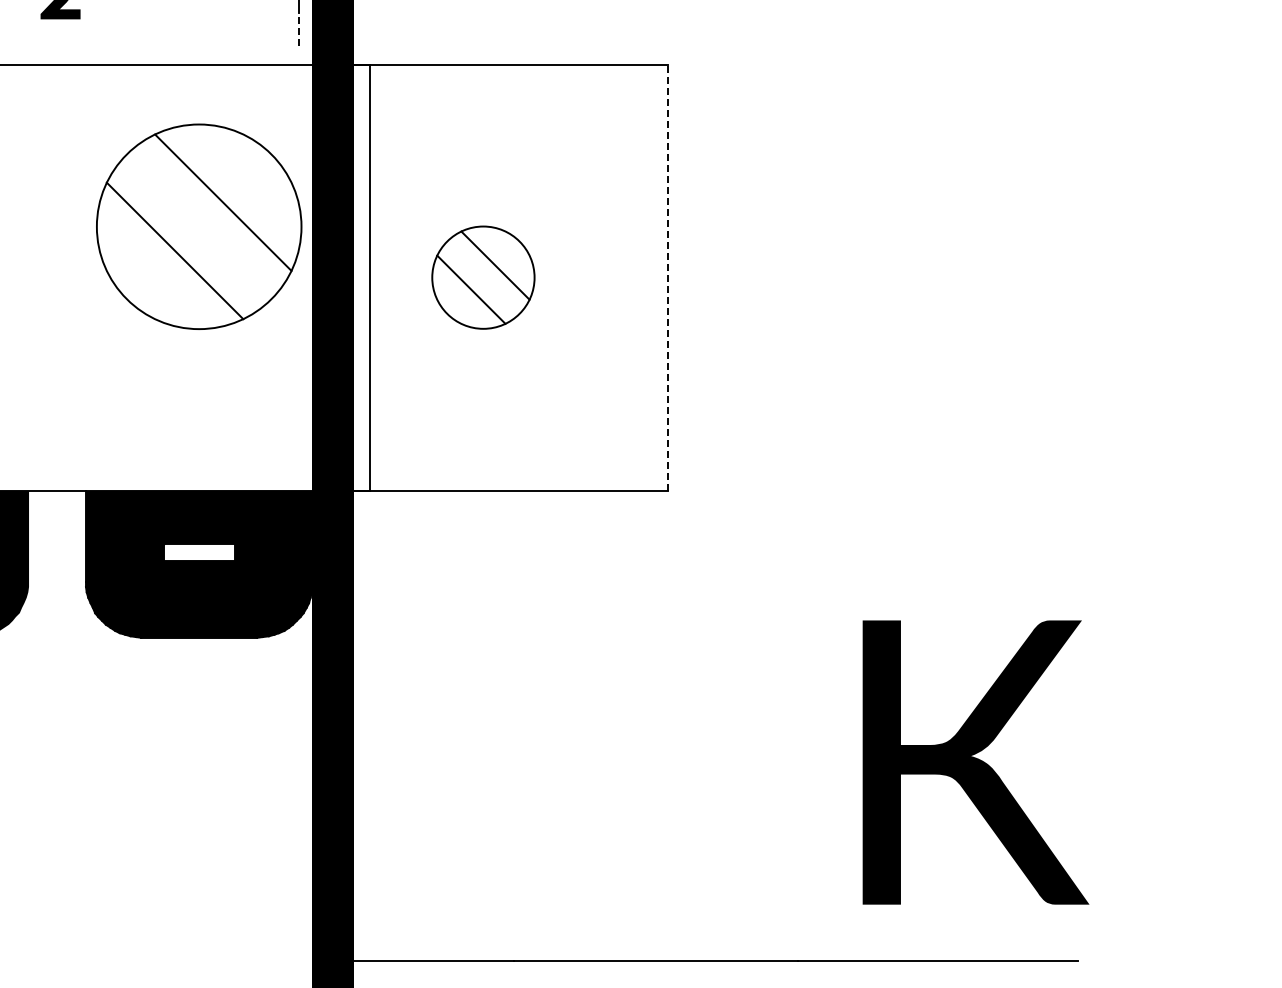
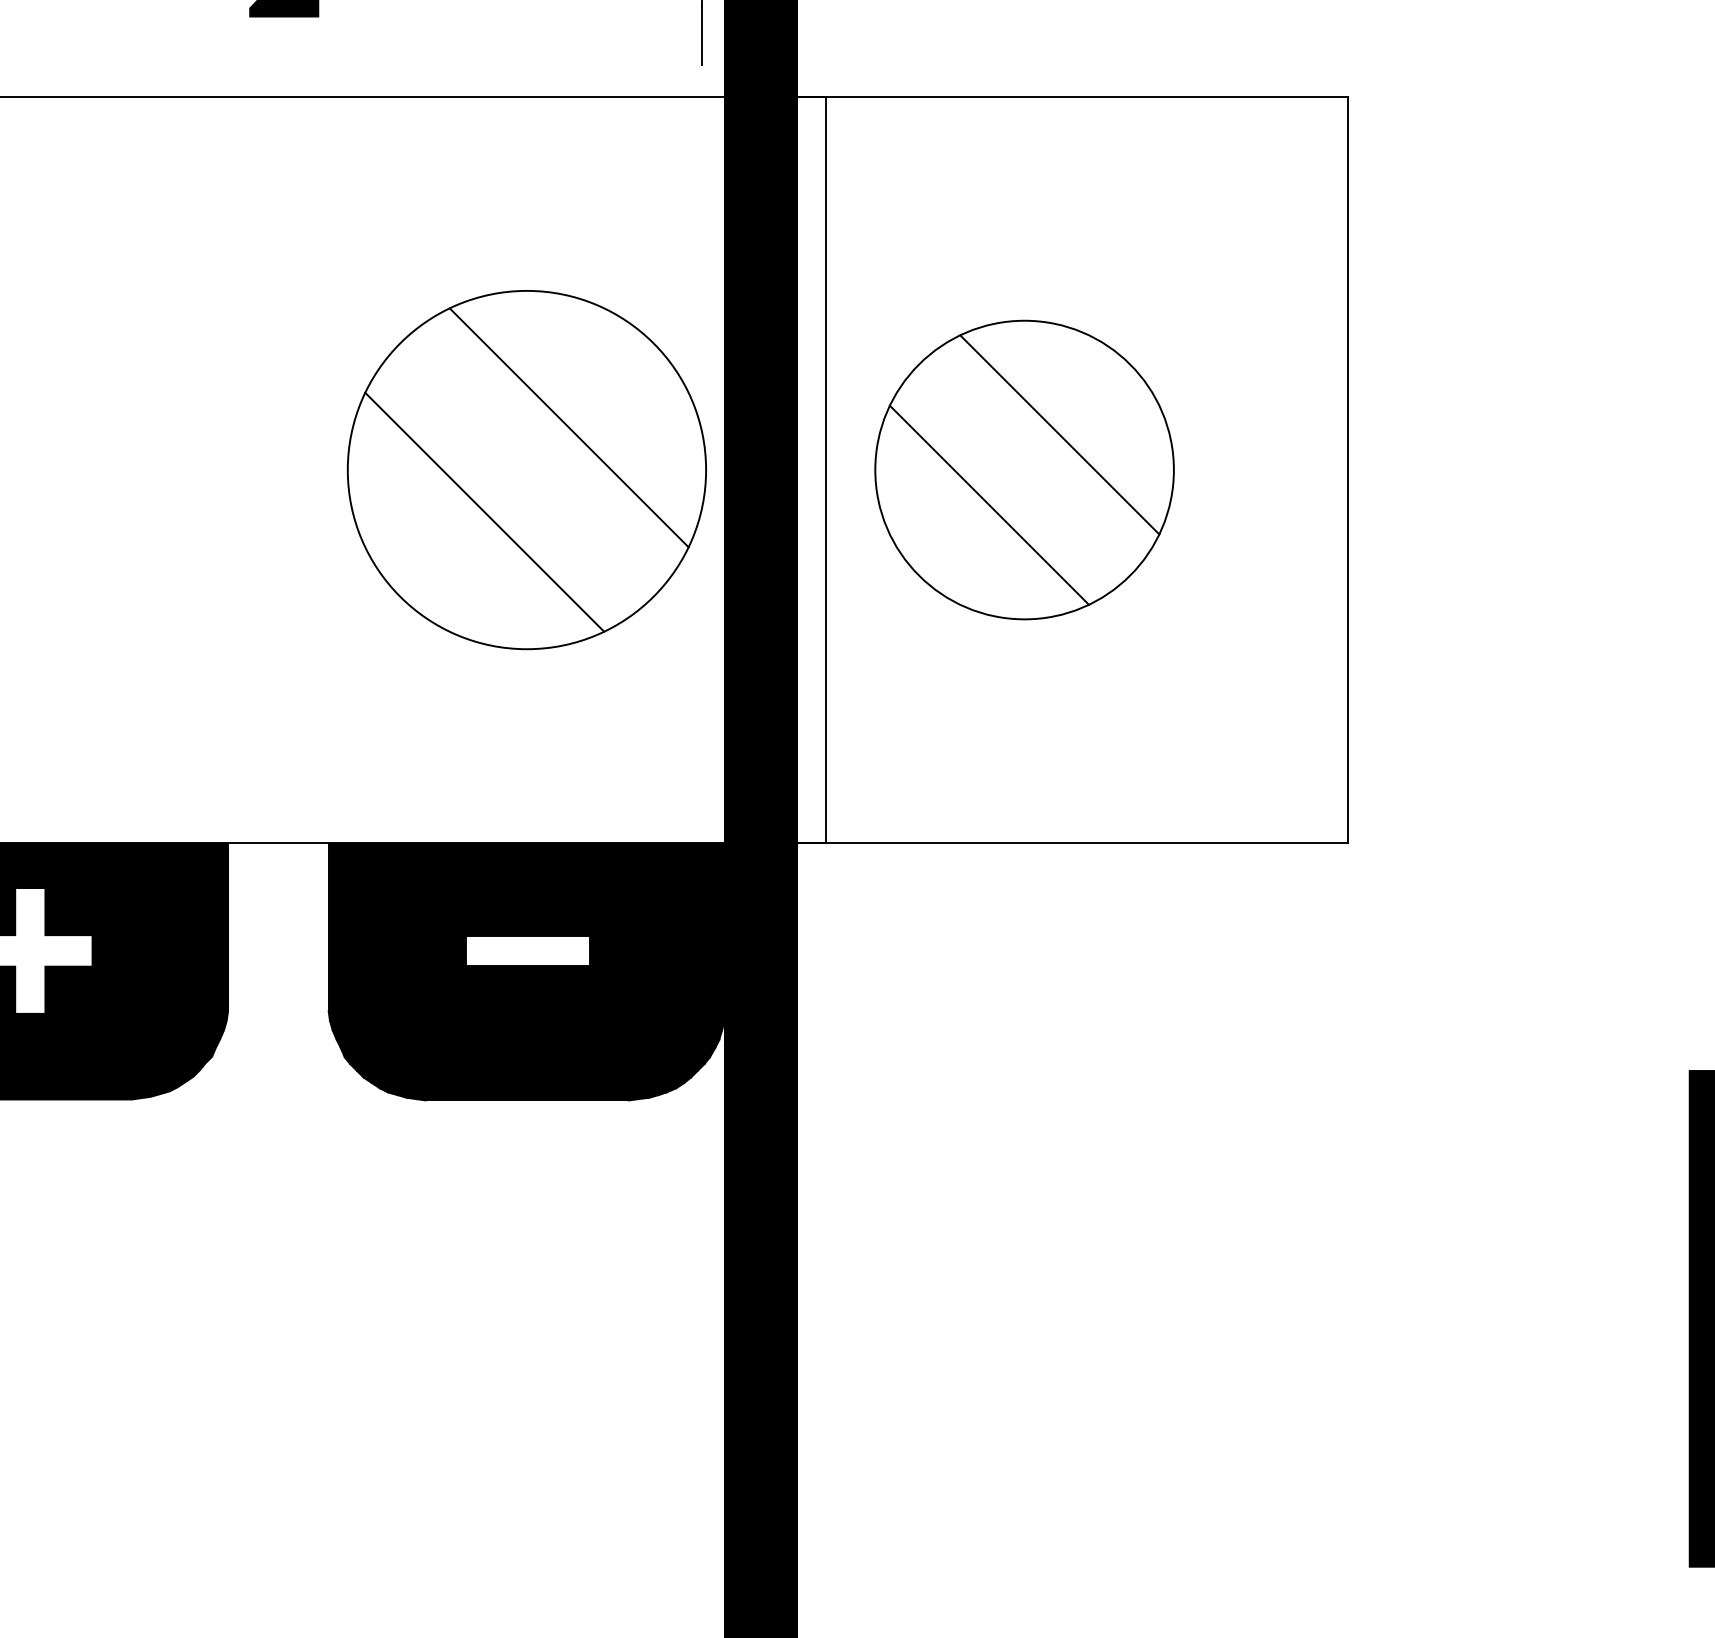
line: (299, 29) -> (702, 35), dashed -> solid
part: (199, 226) -> (527, 469), moved
part: (483, 277) -> (1024, 469), size x1.67
line: (668, 277) -> (1348, 469), dashed -> solid

